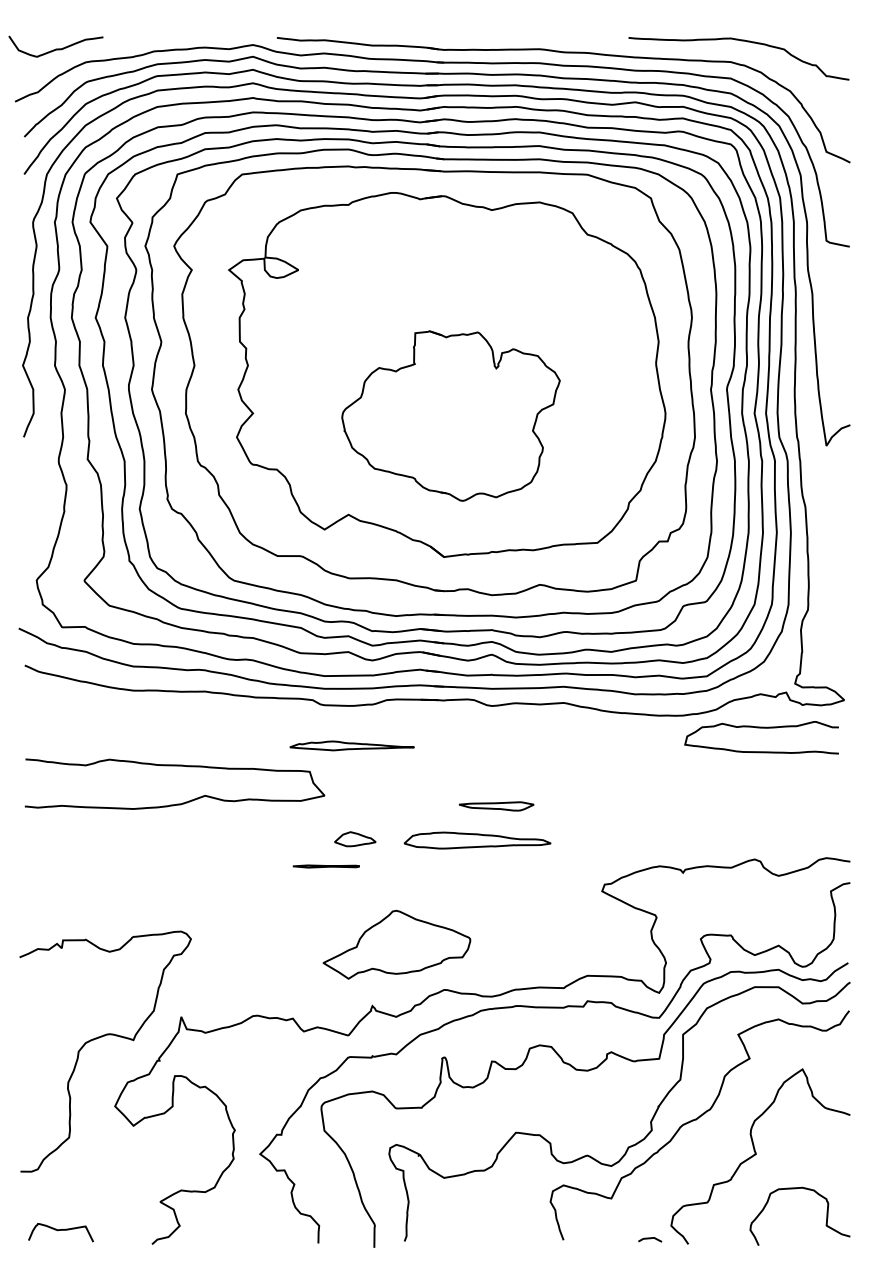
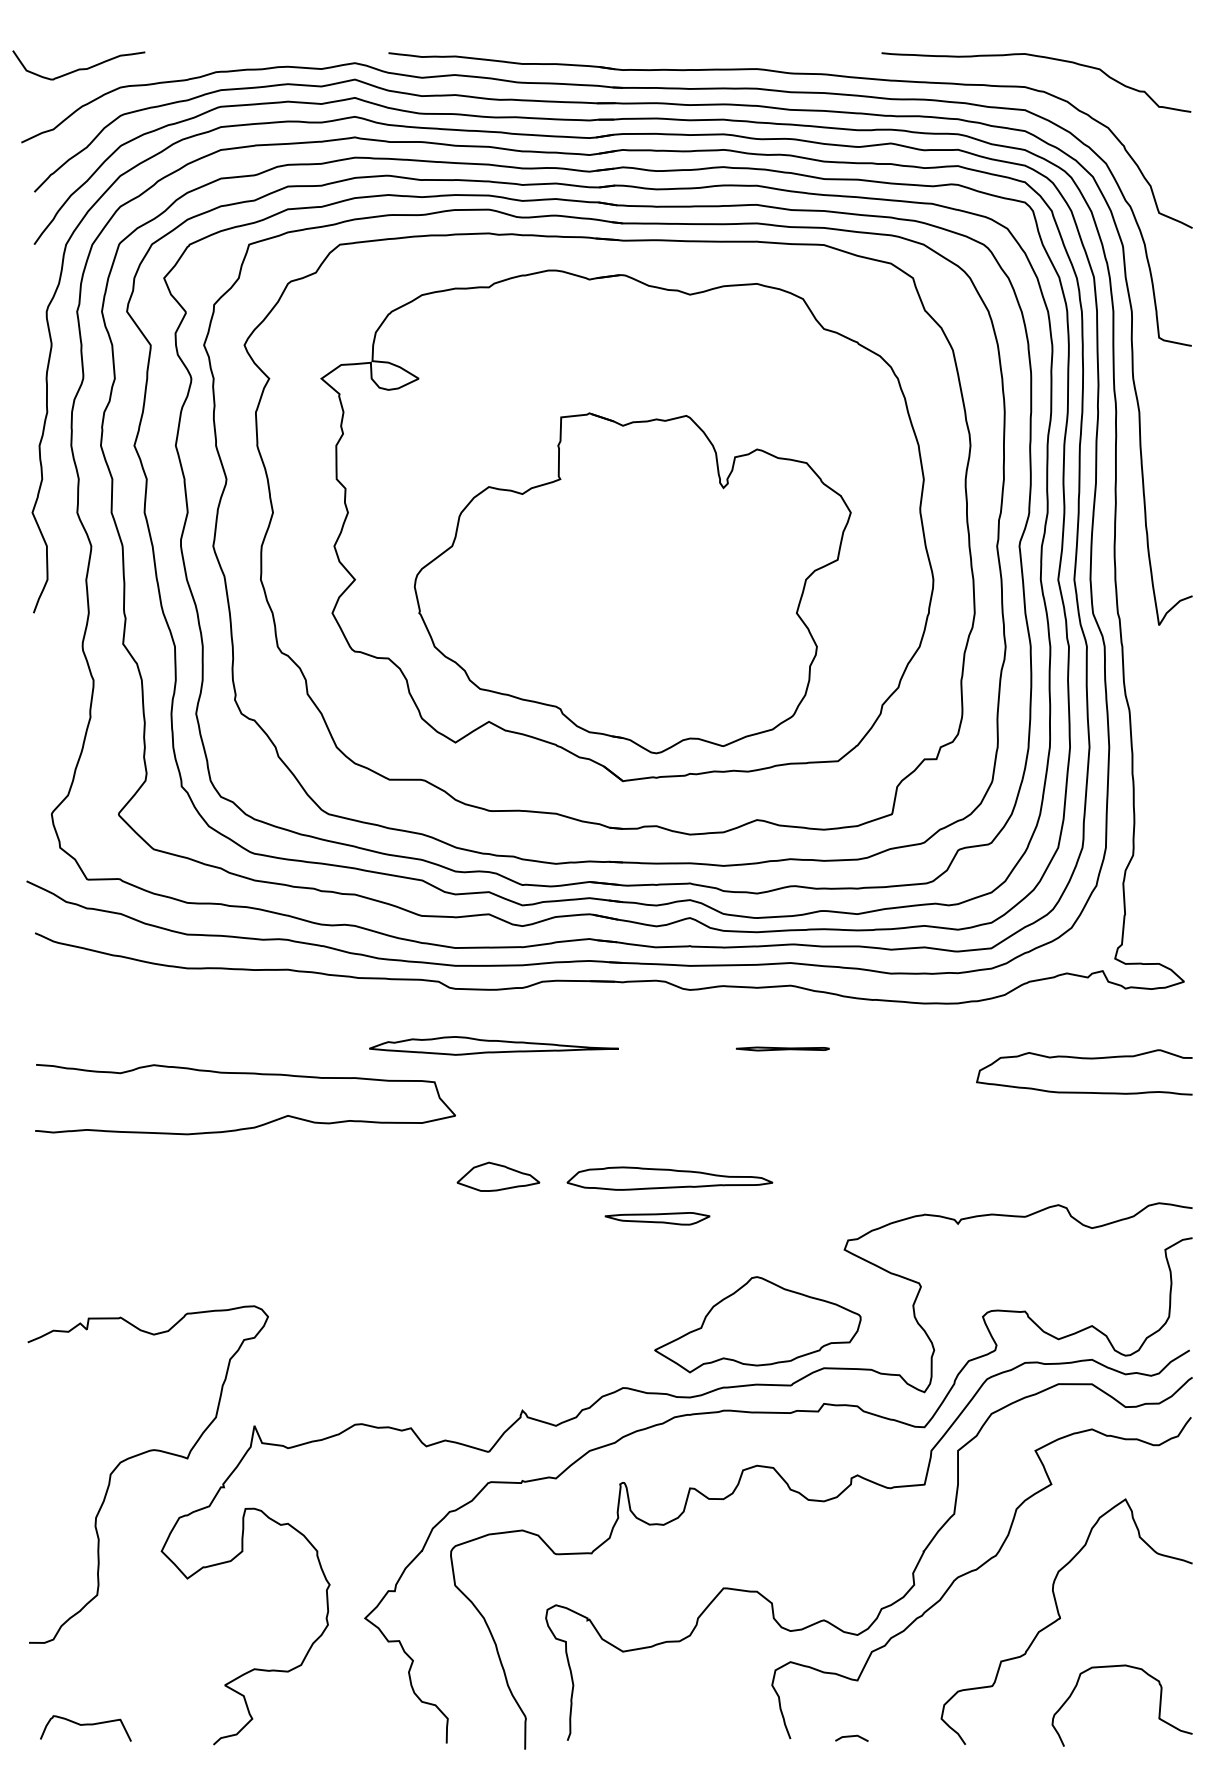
part: (450, 416) -> (632, 583), size x1.43
curve: (761, 728) -> (1084, 1059), moved
part: (351, 745) -> (493, 1045), size x1.43
part: (496, 806) -> (657, 1218), moved
part: (355, 839) -> (498, 1176), size x1.43
part: (326, 866) -> (782, 1048), moved
part: (396, 944) -> (757, 1324), moved
line: (649, 1239) -> (851, 1737), moved

